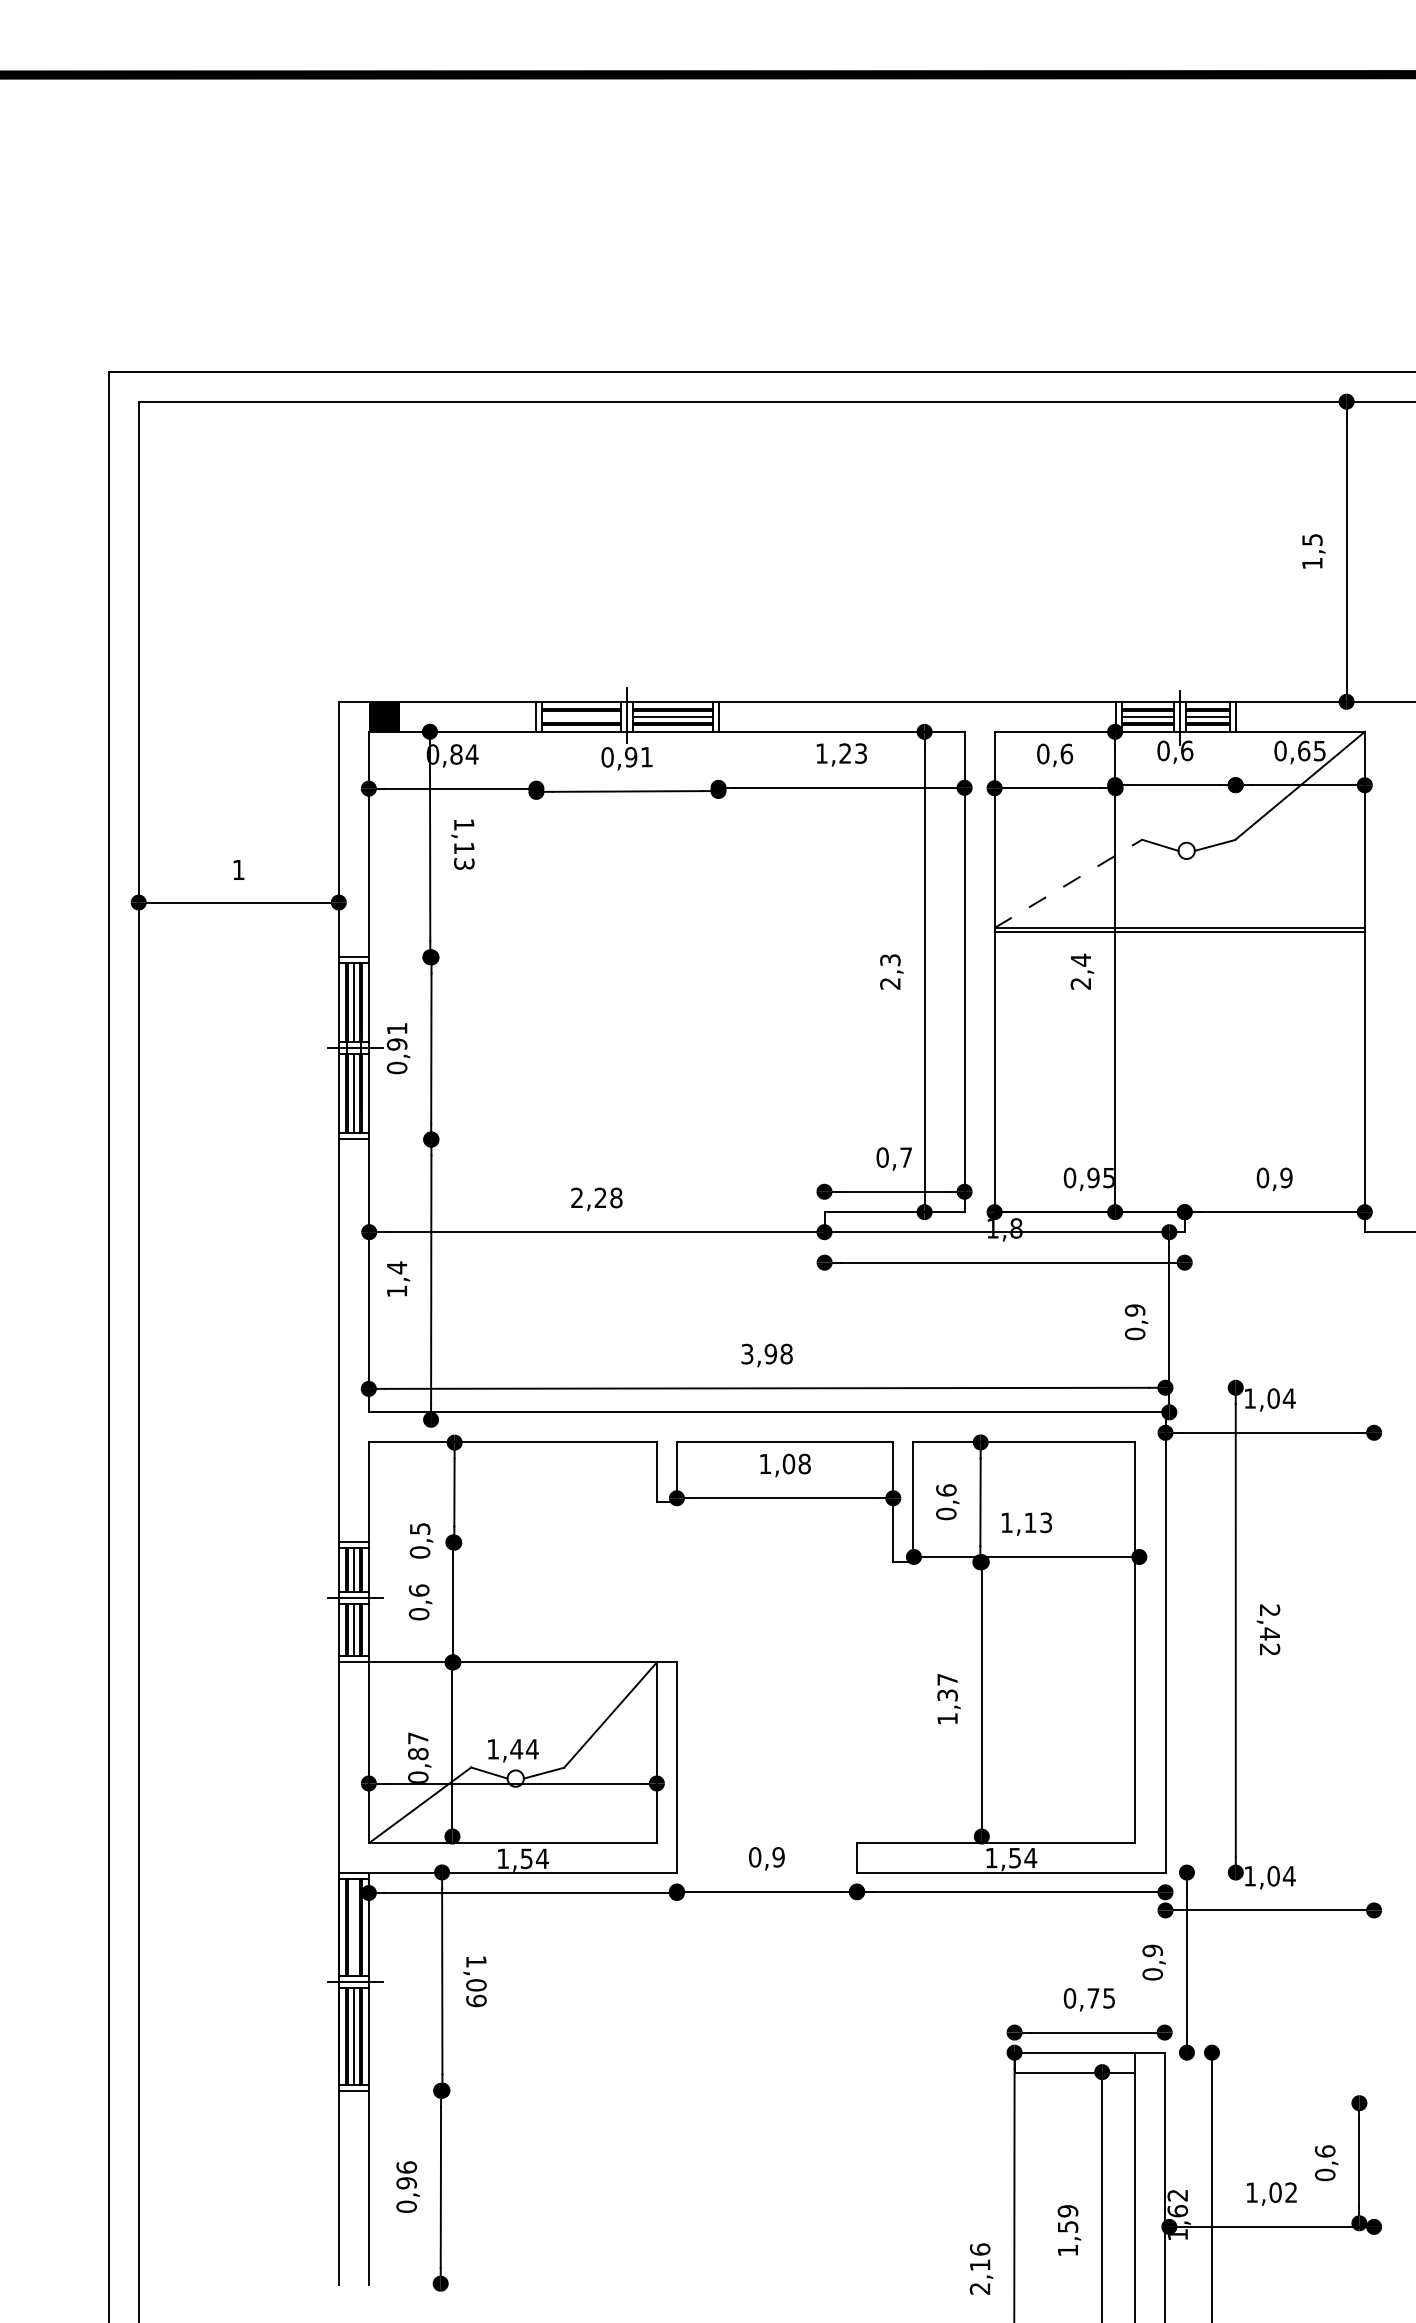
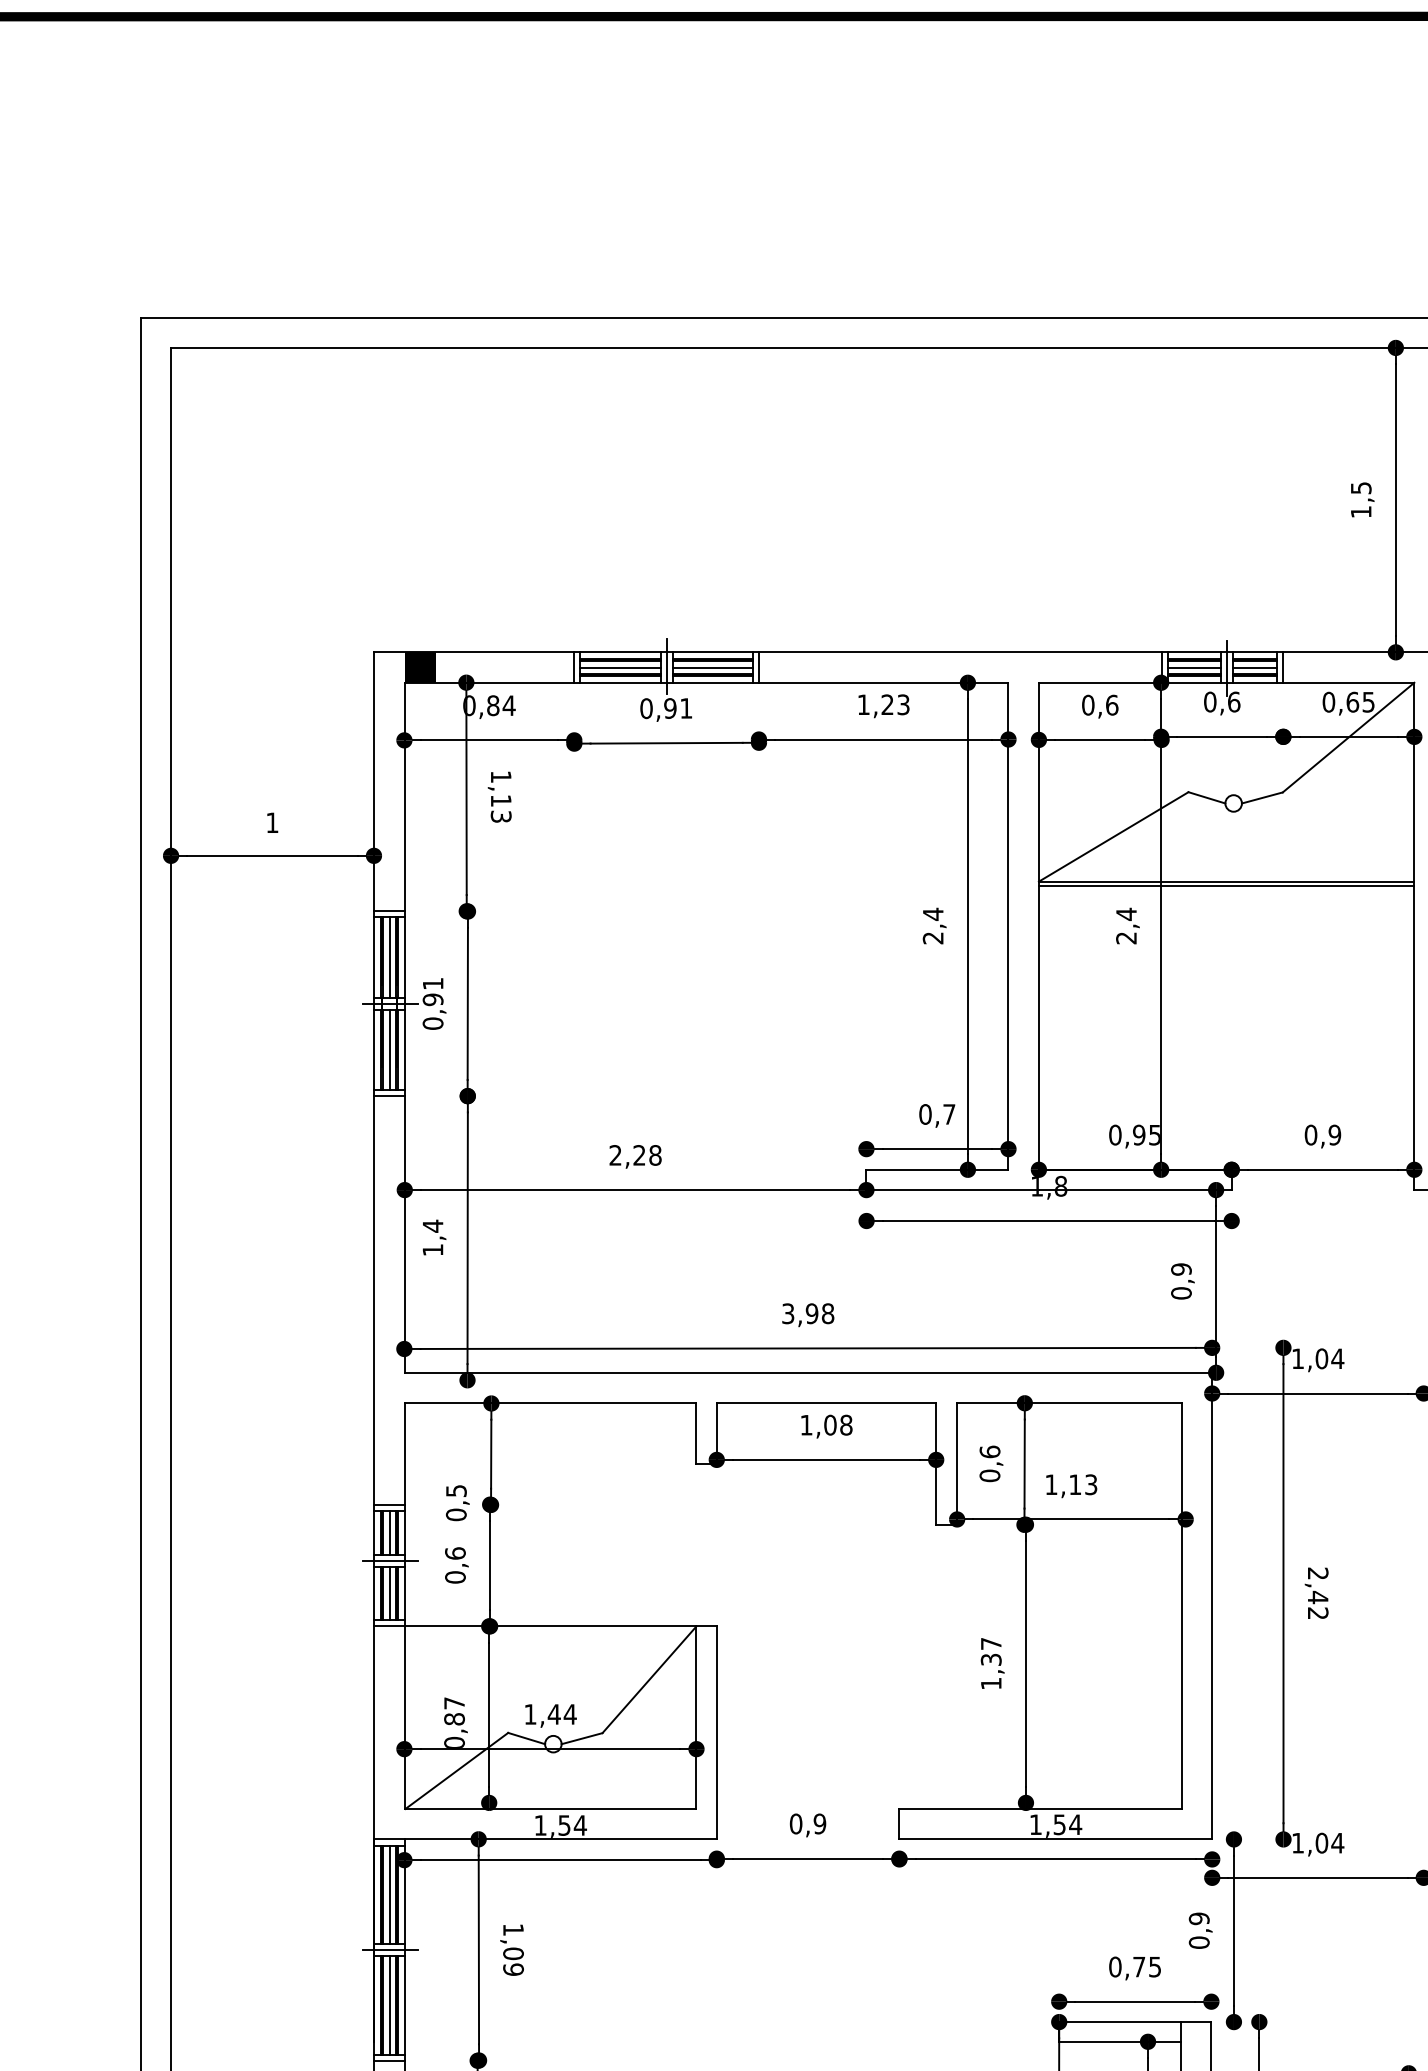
line: (581, 716) -> (620, 667), added
line: (1068, 883) -> (1113, 836), dashed -> solid
text: (890, 959) -> (933, 913), 2,3 -> 2,4
line: (354, 1926) -> (389, 1894), added

